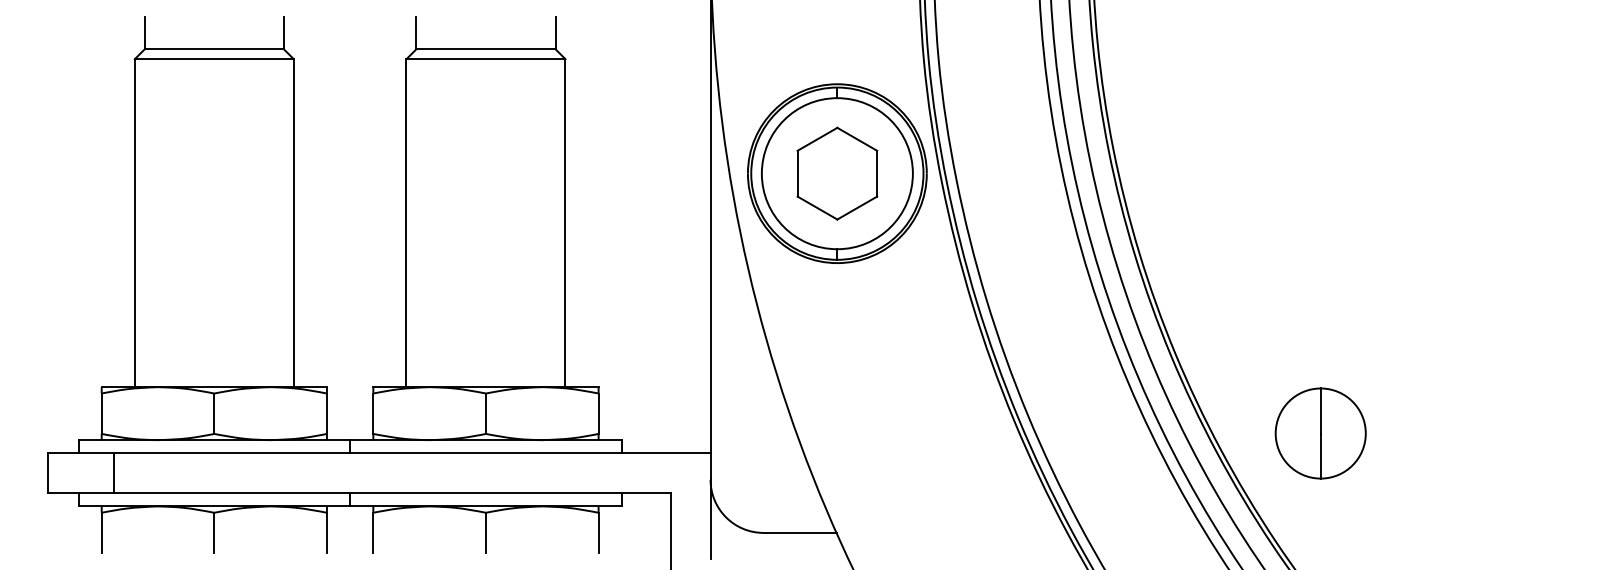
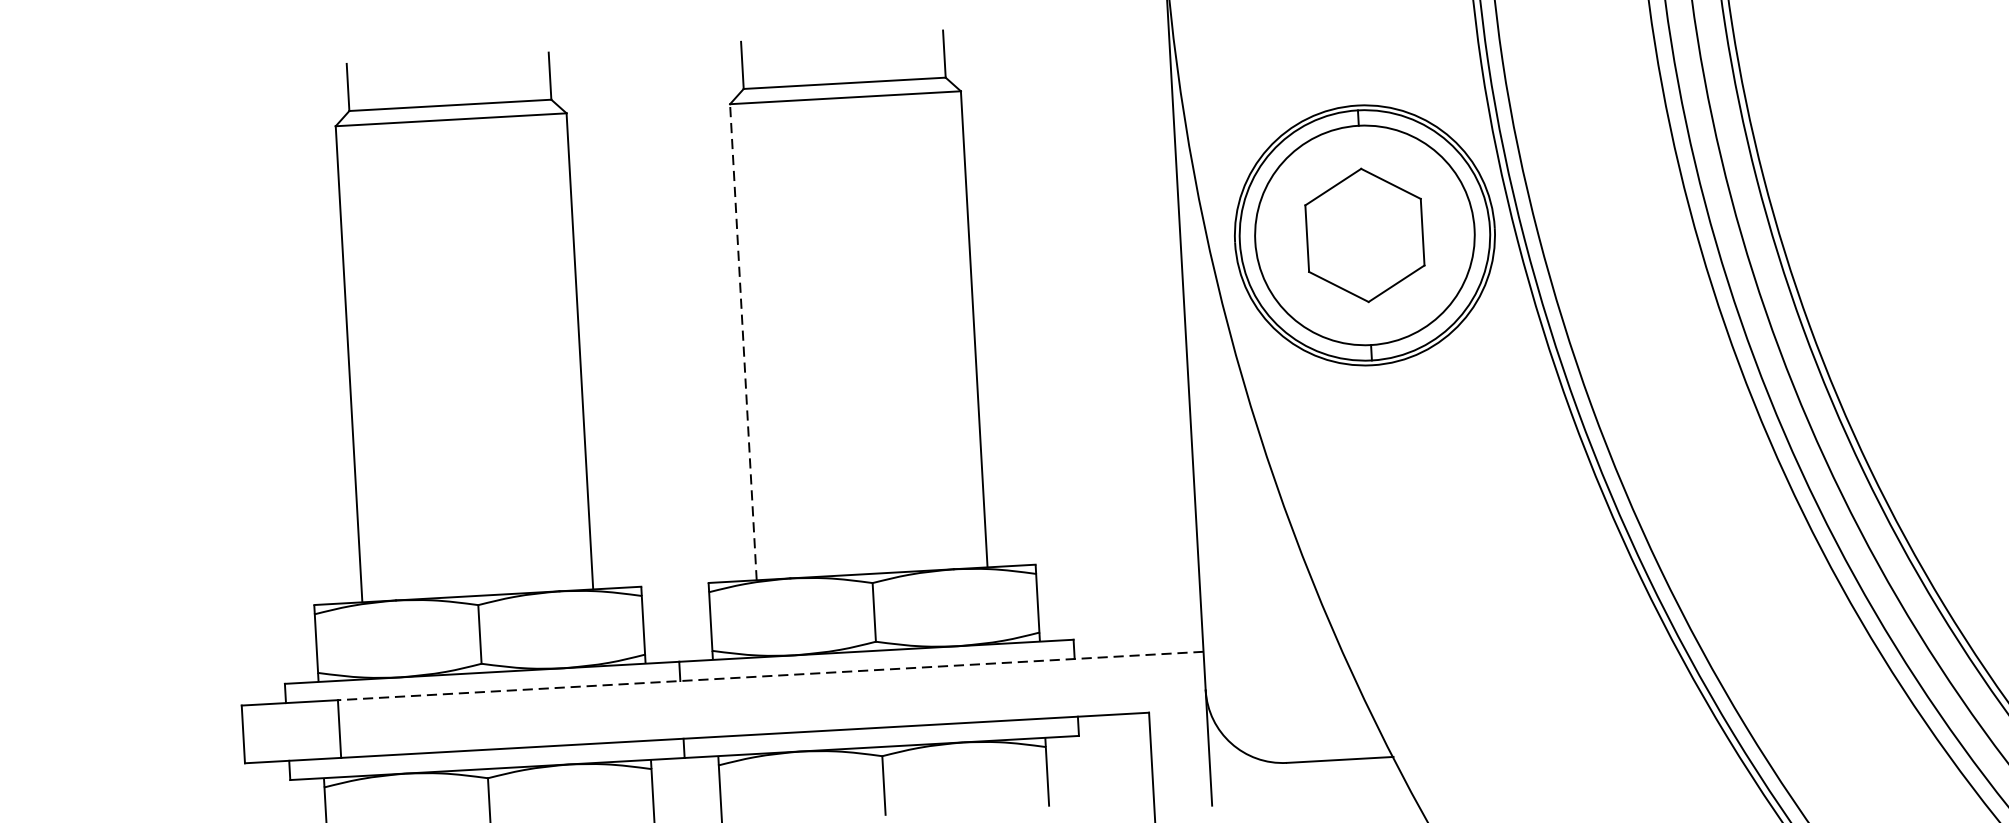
line: (406, 223) -> (743, 342), solid -> dashed
line: (411, 453) -> (769, 676), solid -> dashed

